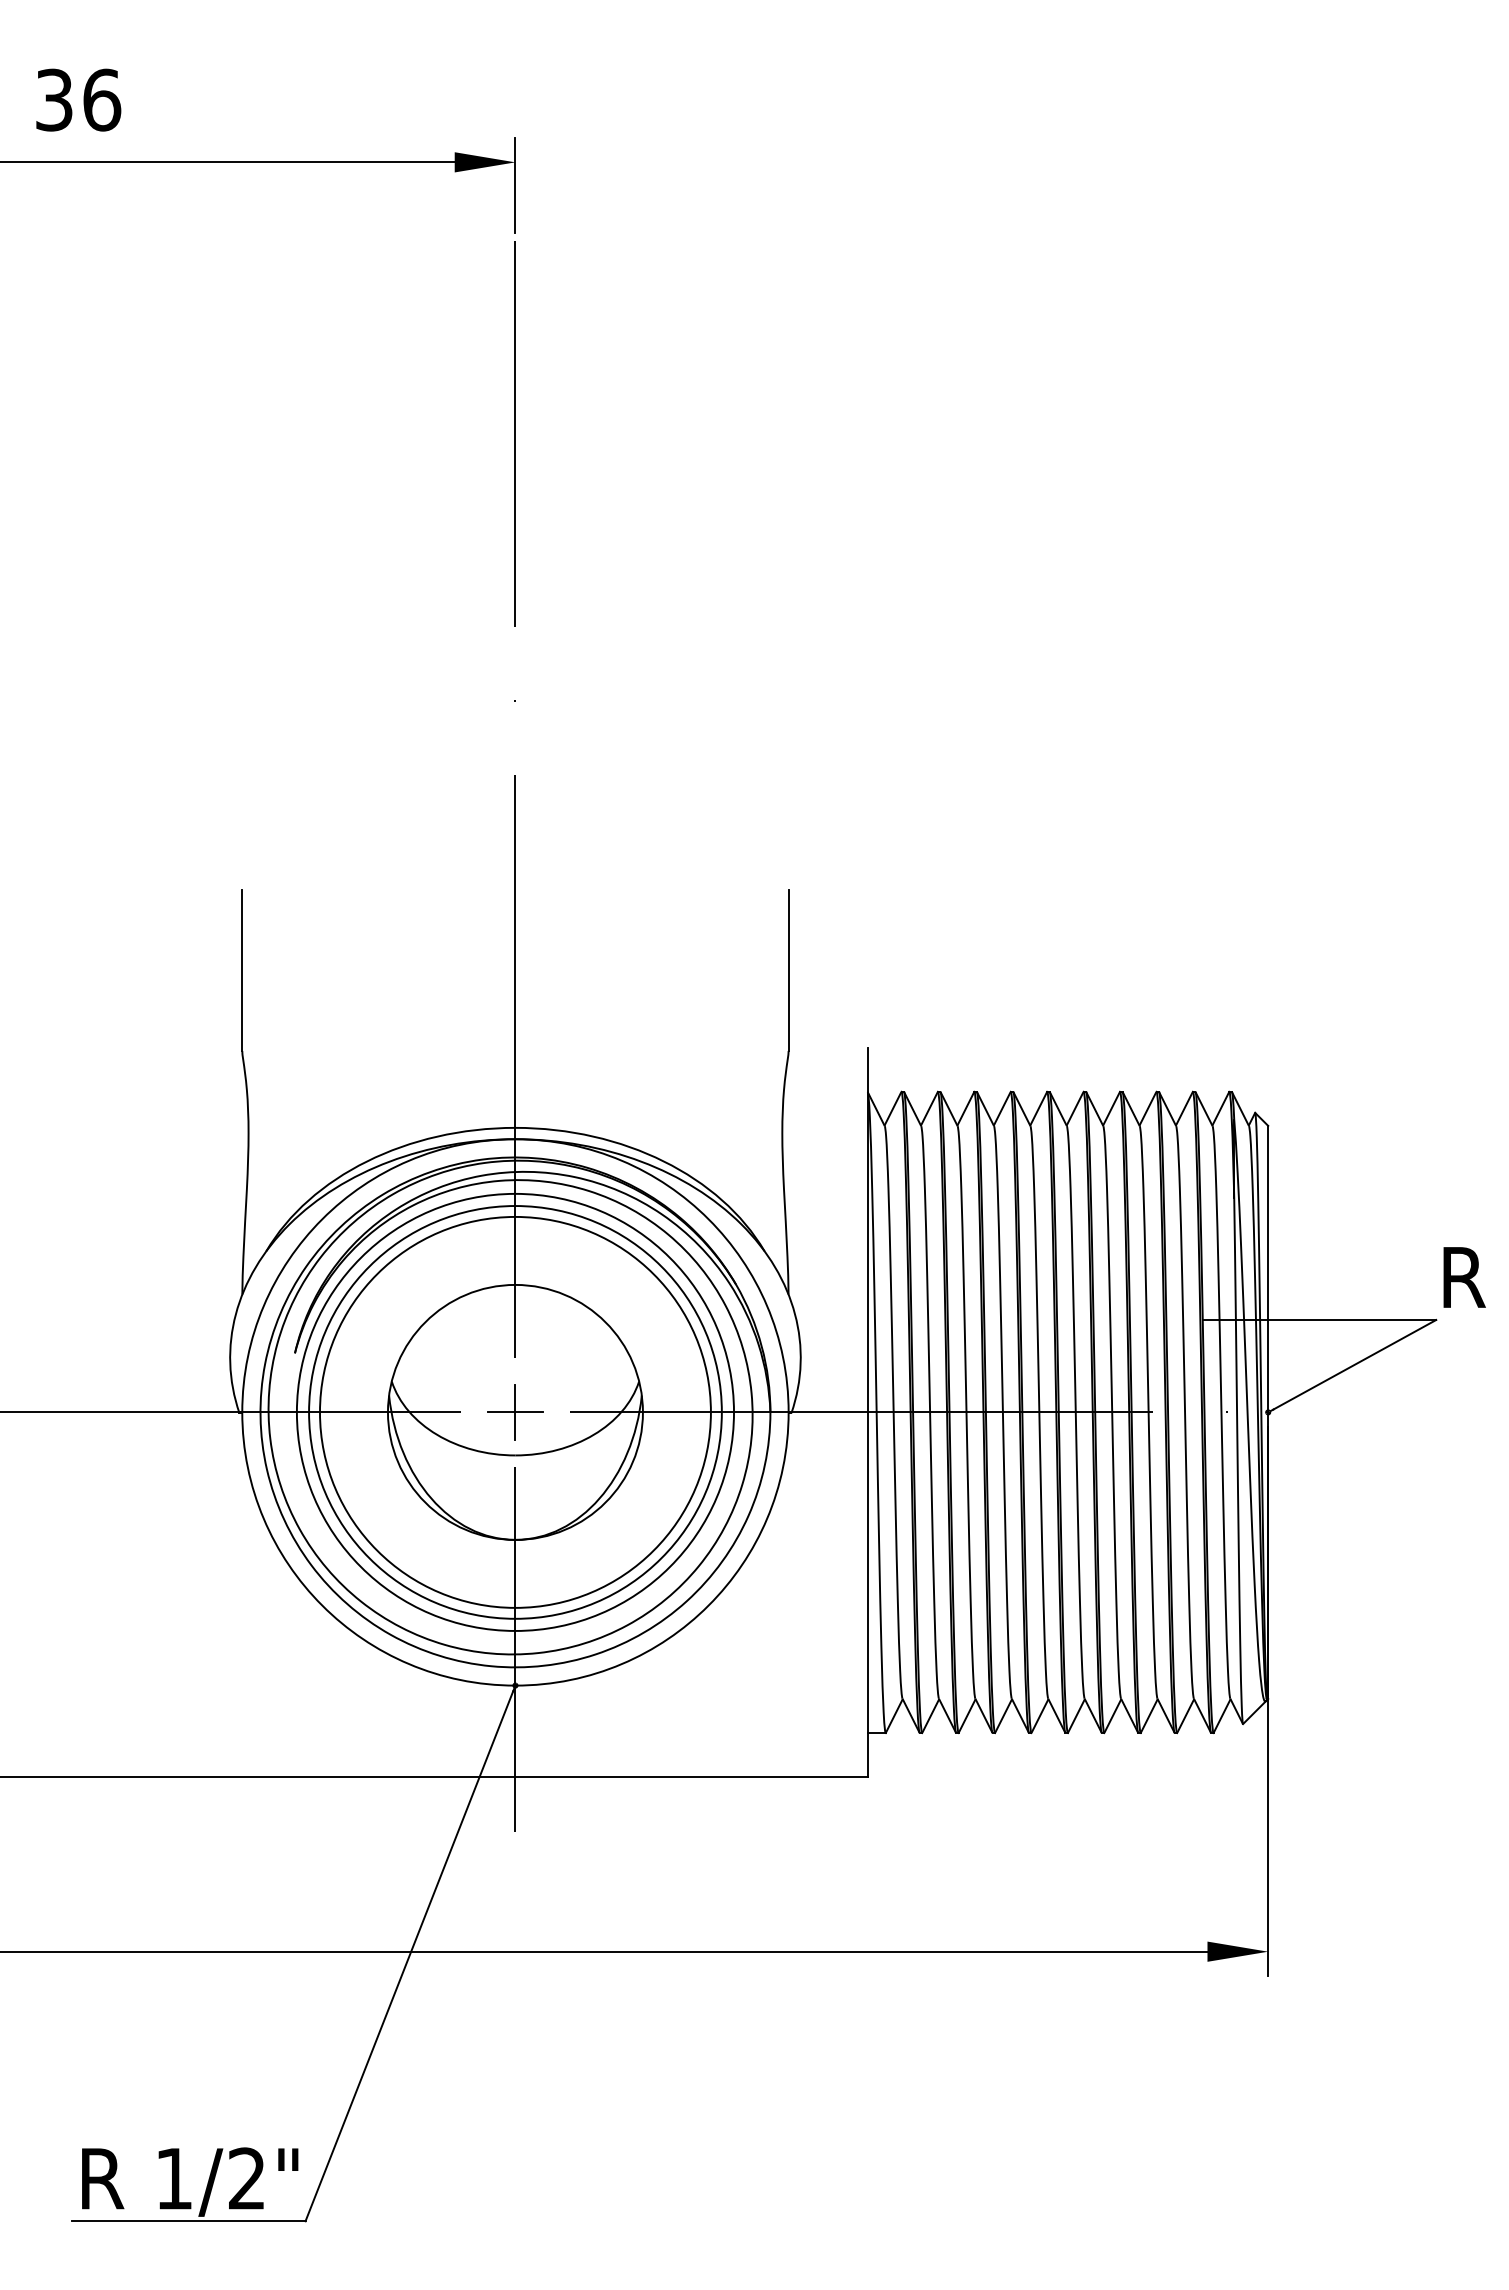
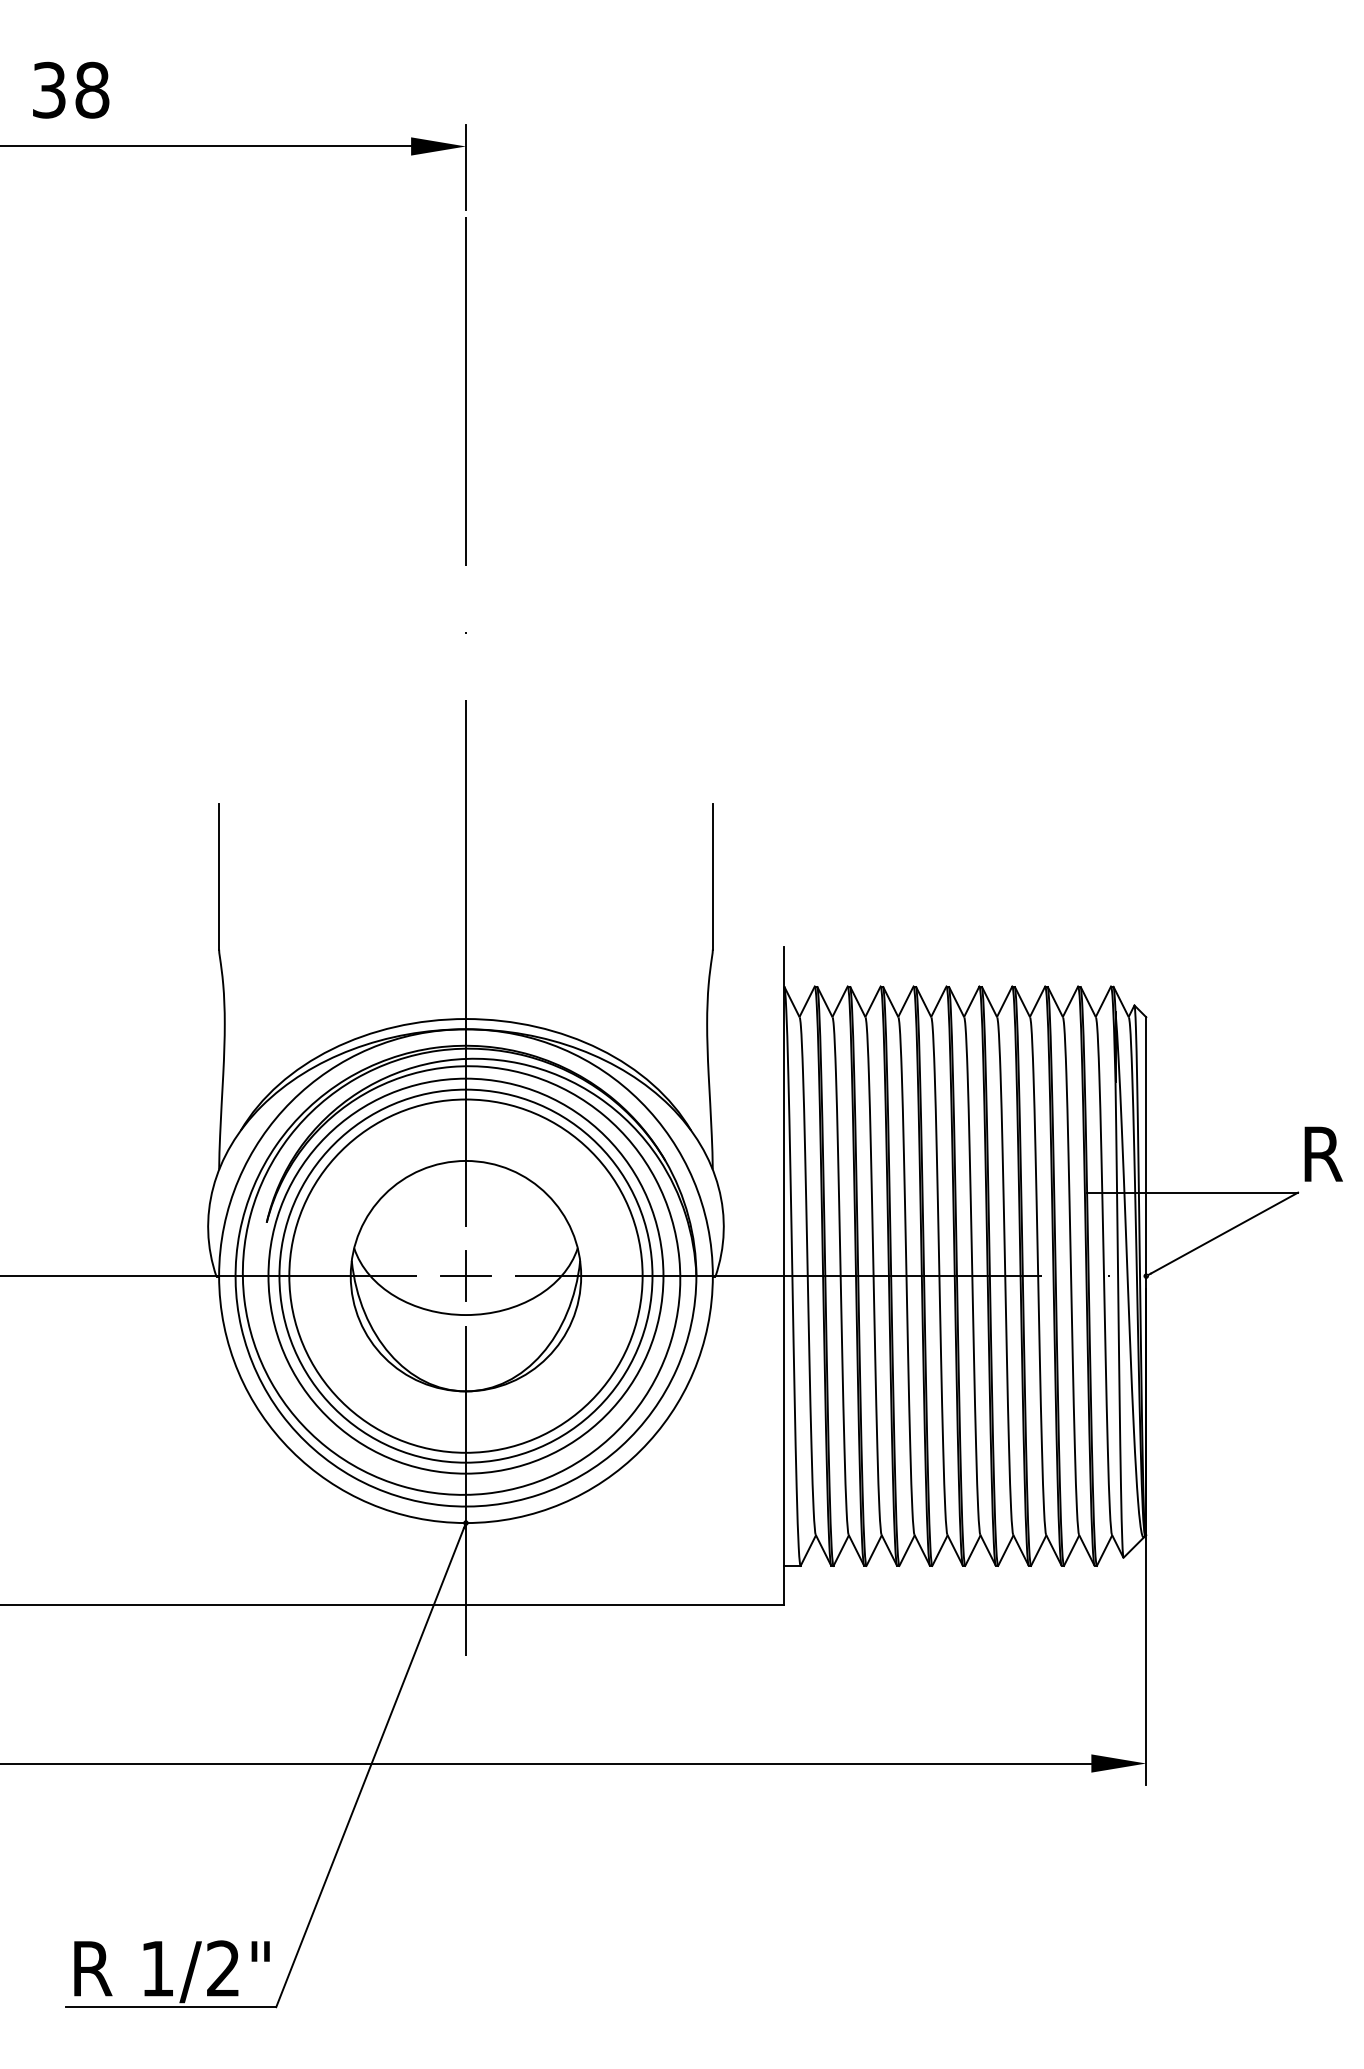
text: (102, 99) -> (92, 89), 36 -> 38

